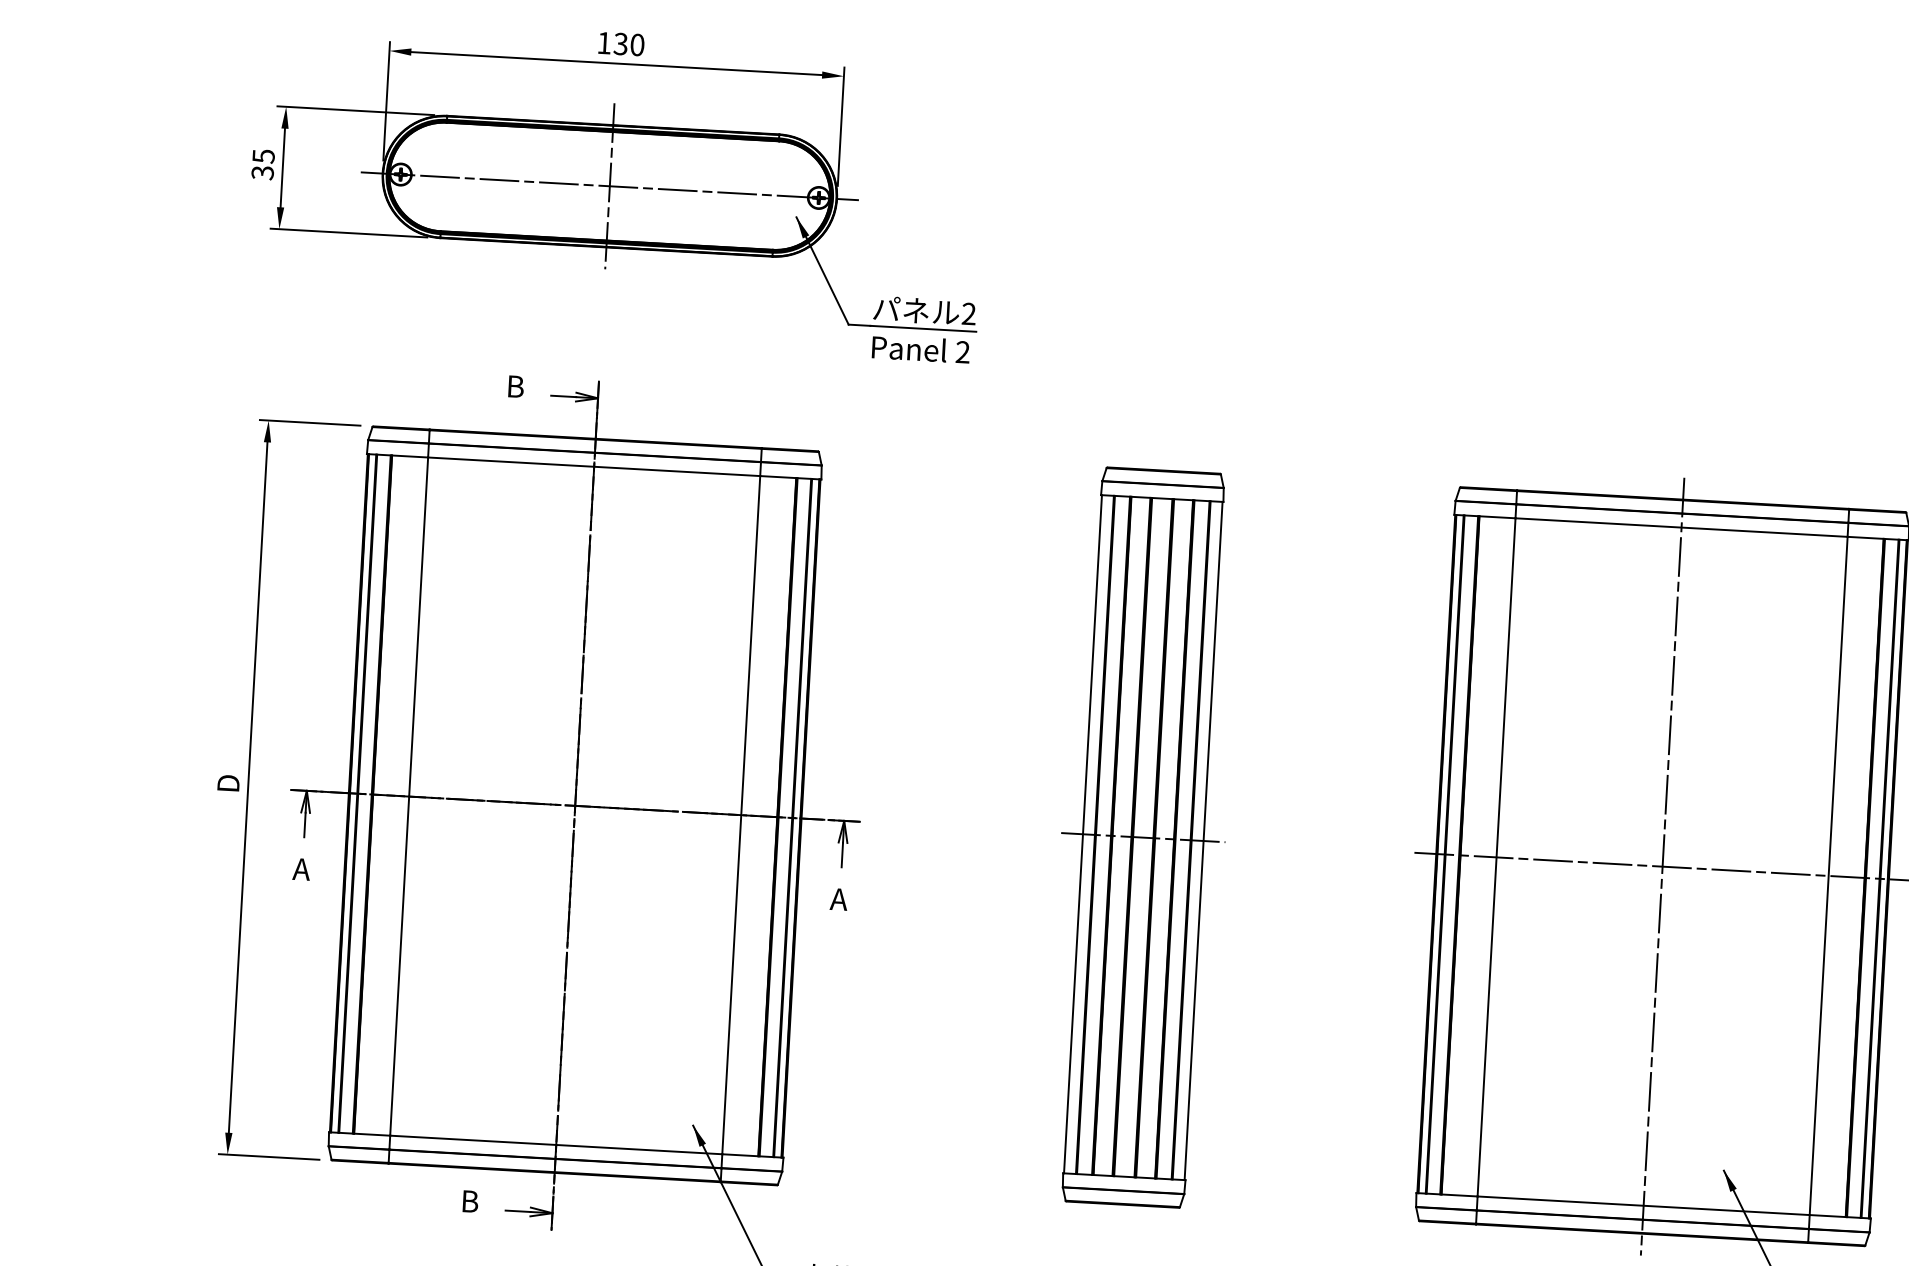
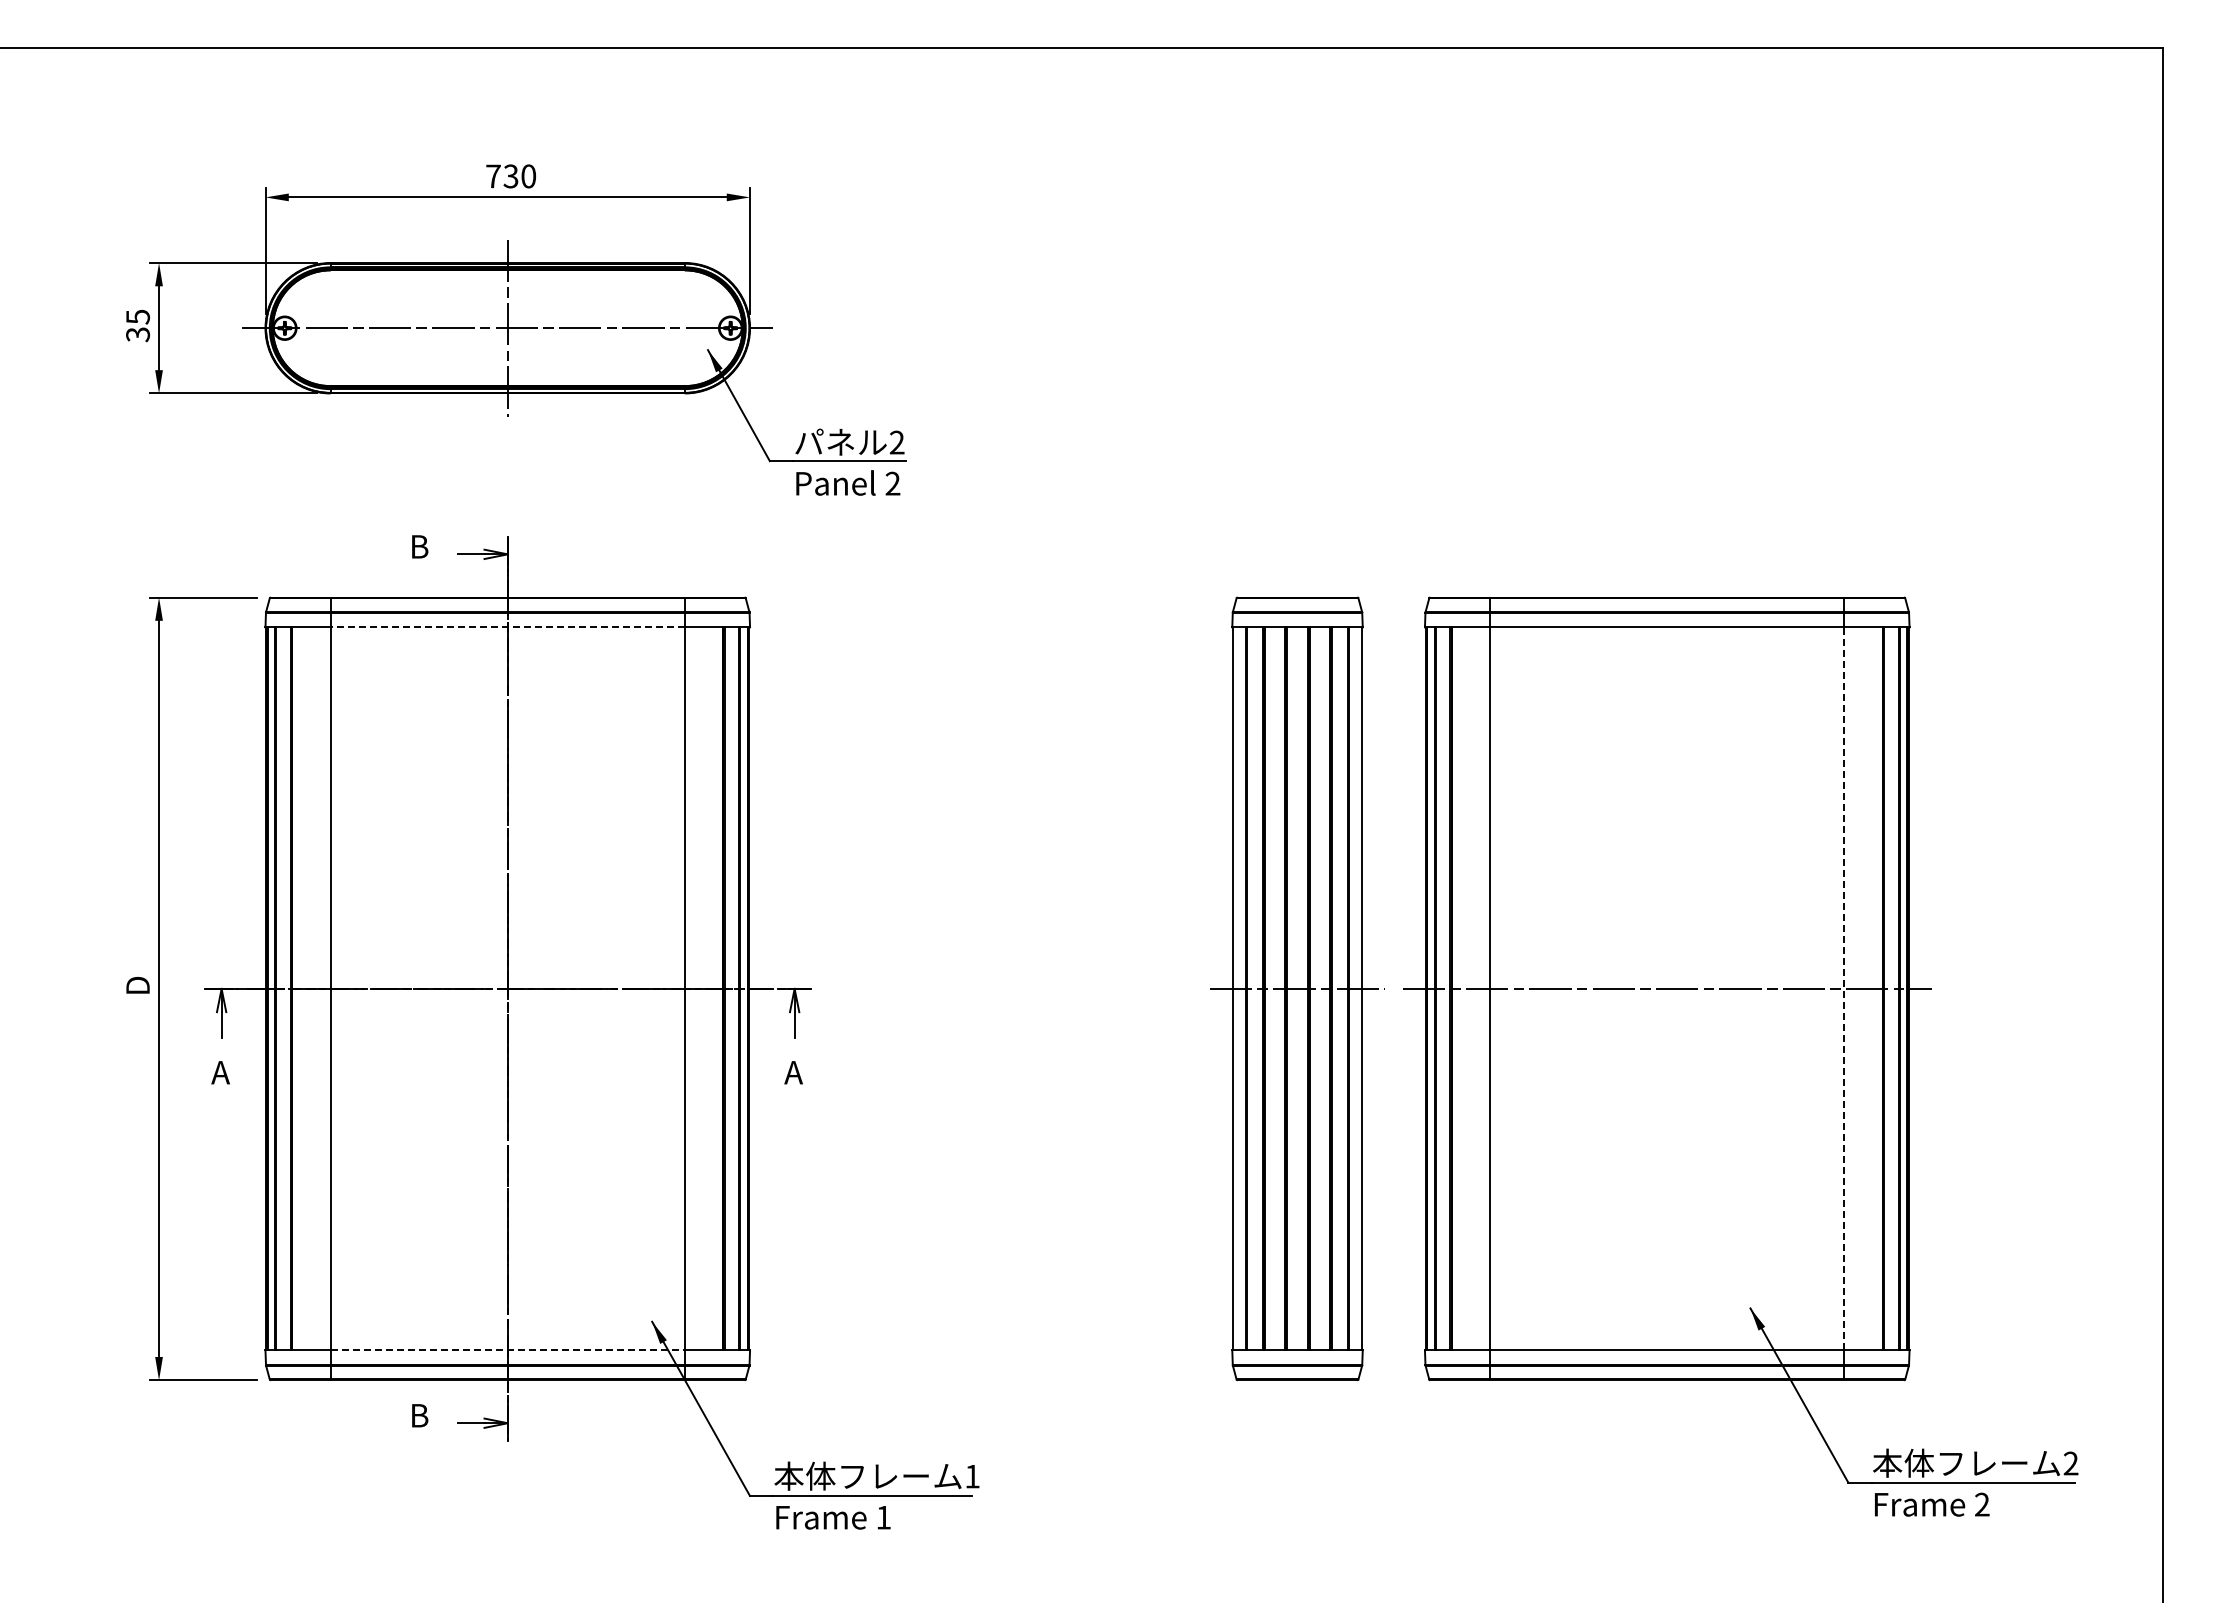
text: (604, 43) -> (493, 176), 130 -> 730
line: (593, 466) -> (507, 627), solid -> dashed
part: (1143, 837) -> (1297, 988), moved
line: (1662, 866) -> (1667, 988), removed
line: (1828, 875) -> (1844, 988), solid -> dashed
line: (556, 1145) -> (508, 1350), solid -> dashed

